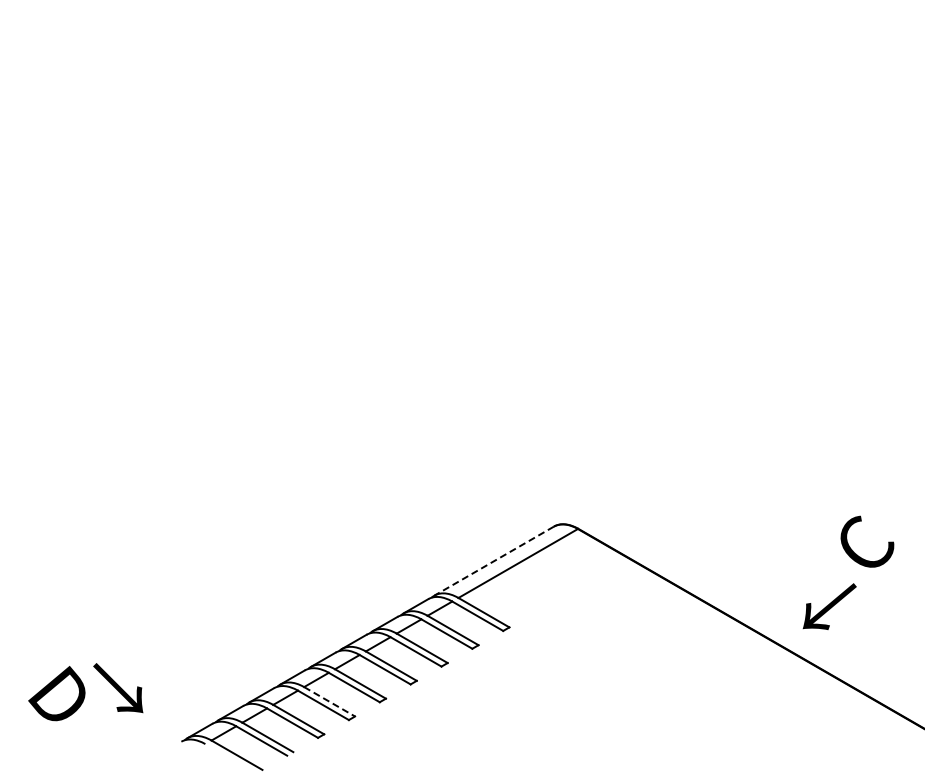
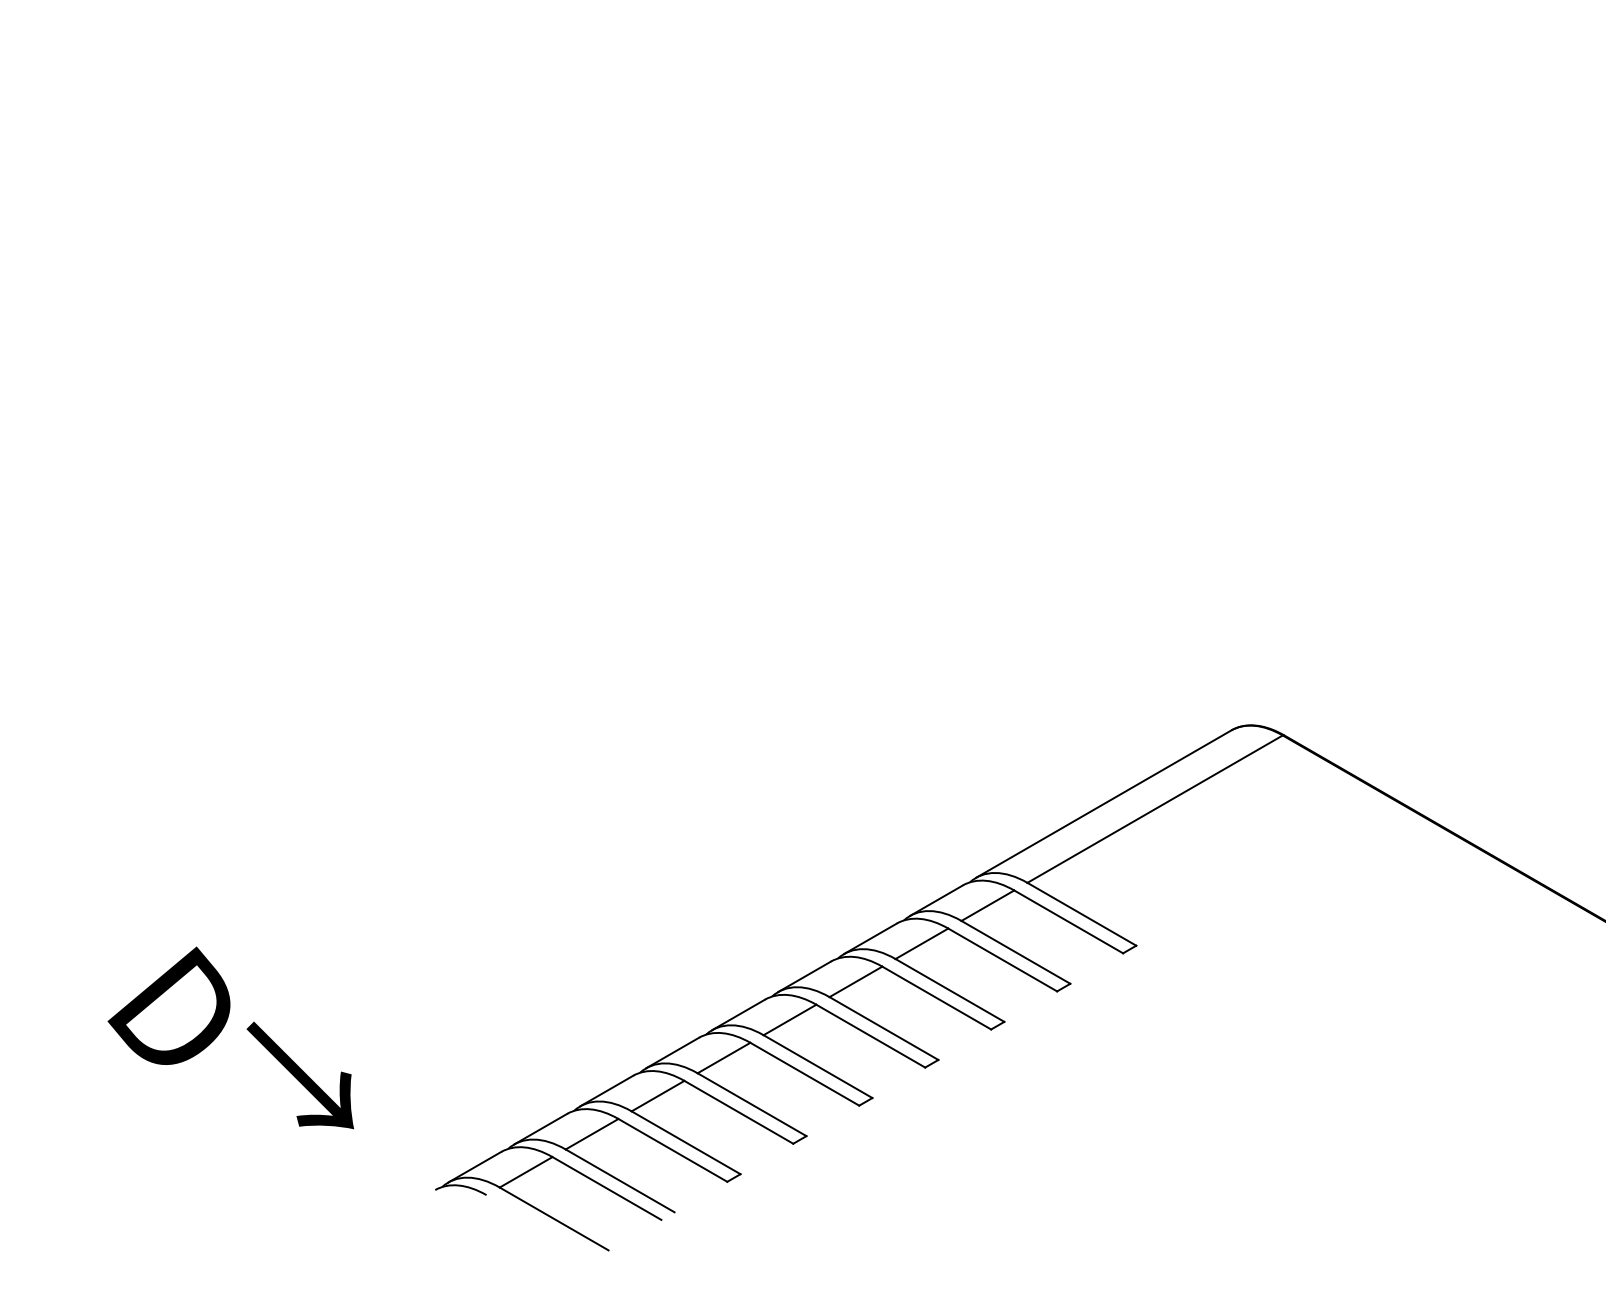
line: (494, 561) -> (1104, 804), dashed -> solid
text: (56, 693) -> (168, 1005), moved
line: (330, 702) -> (753, 1106), dashed -> solid

